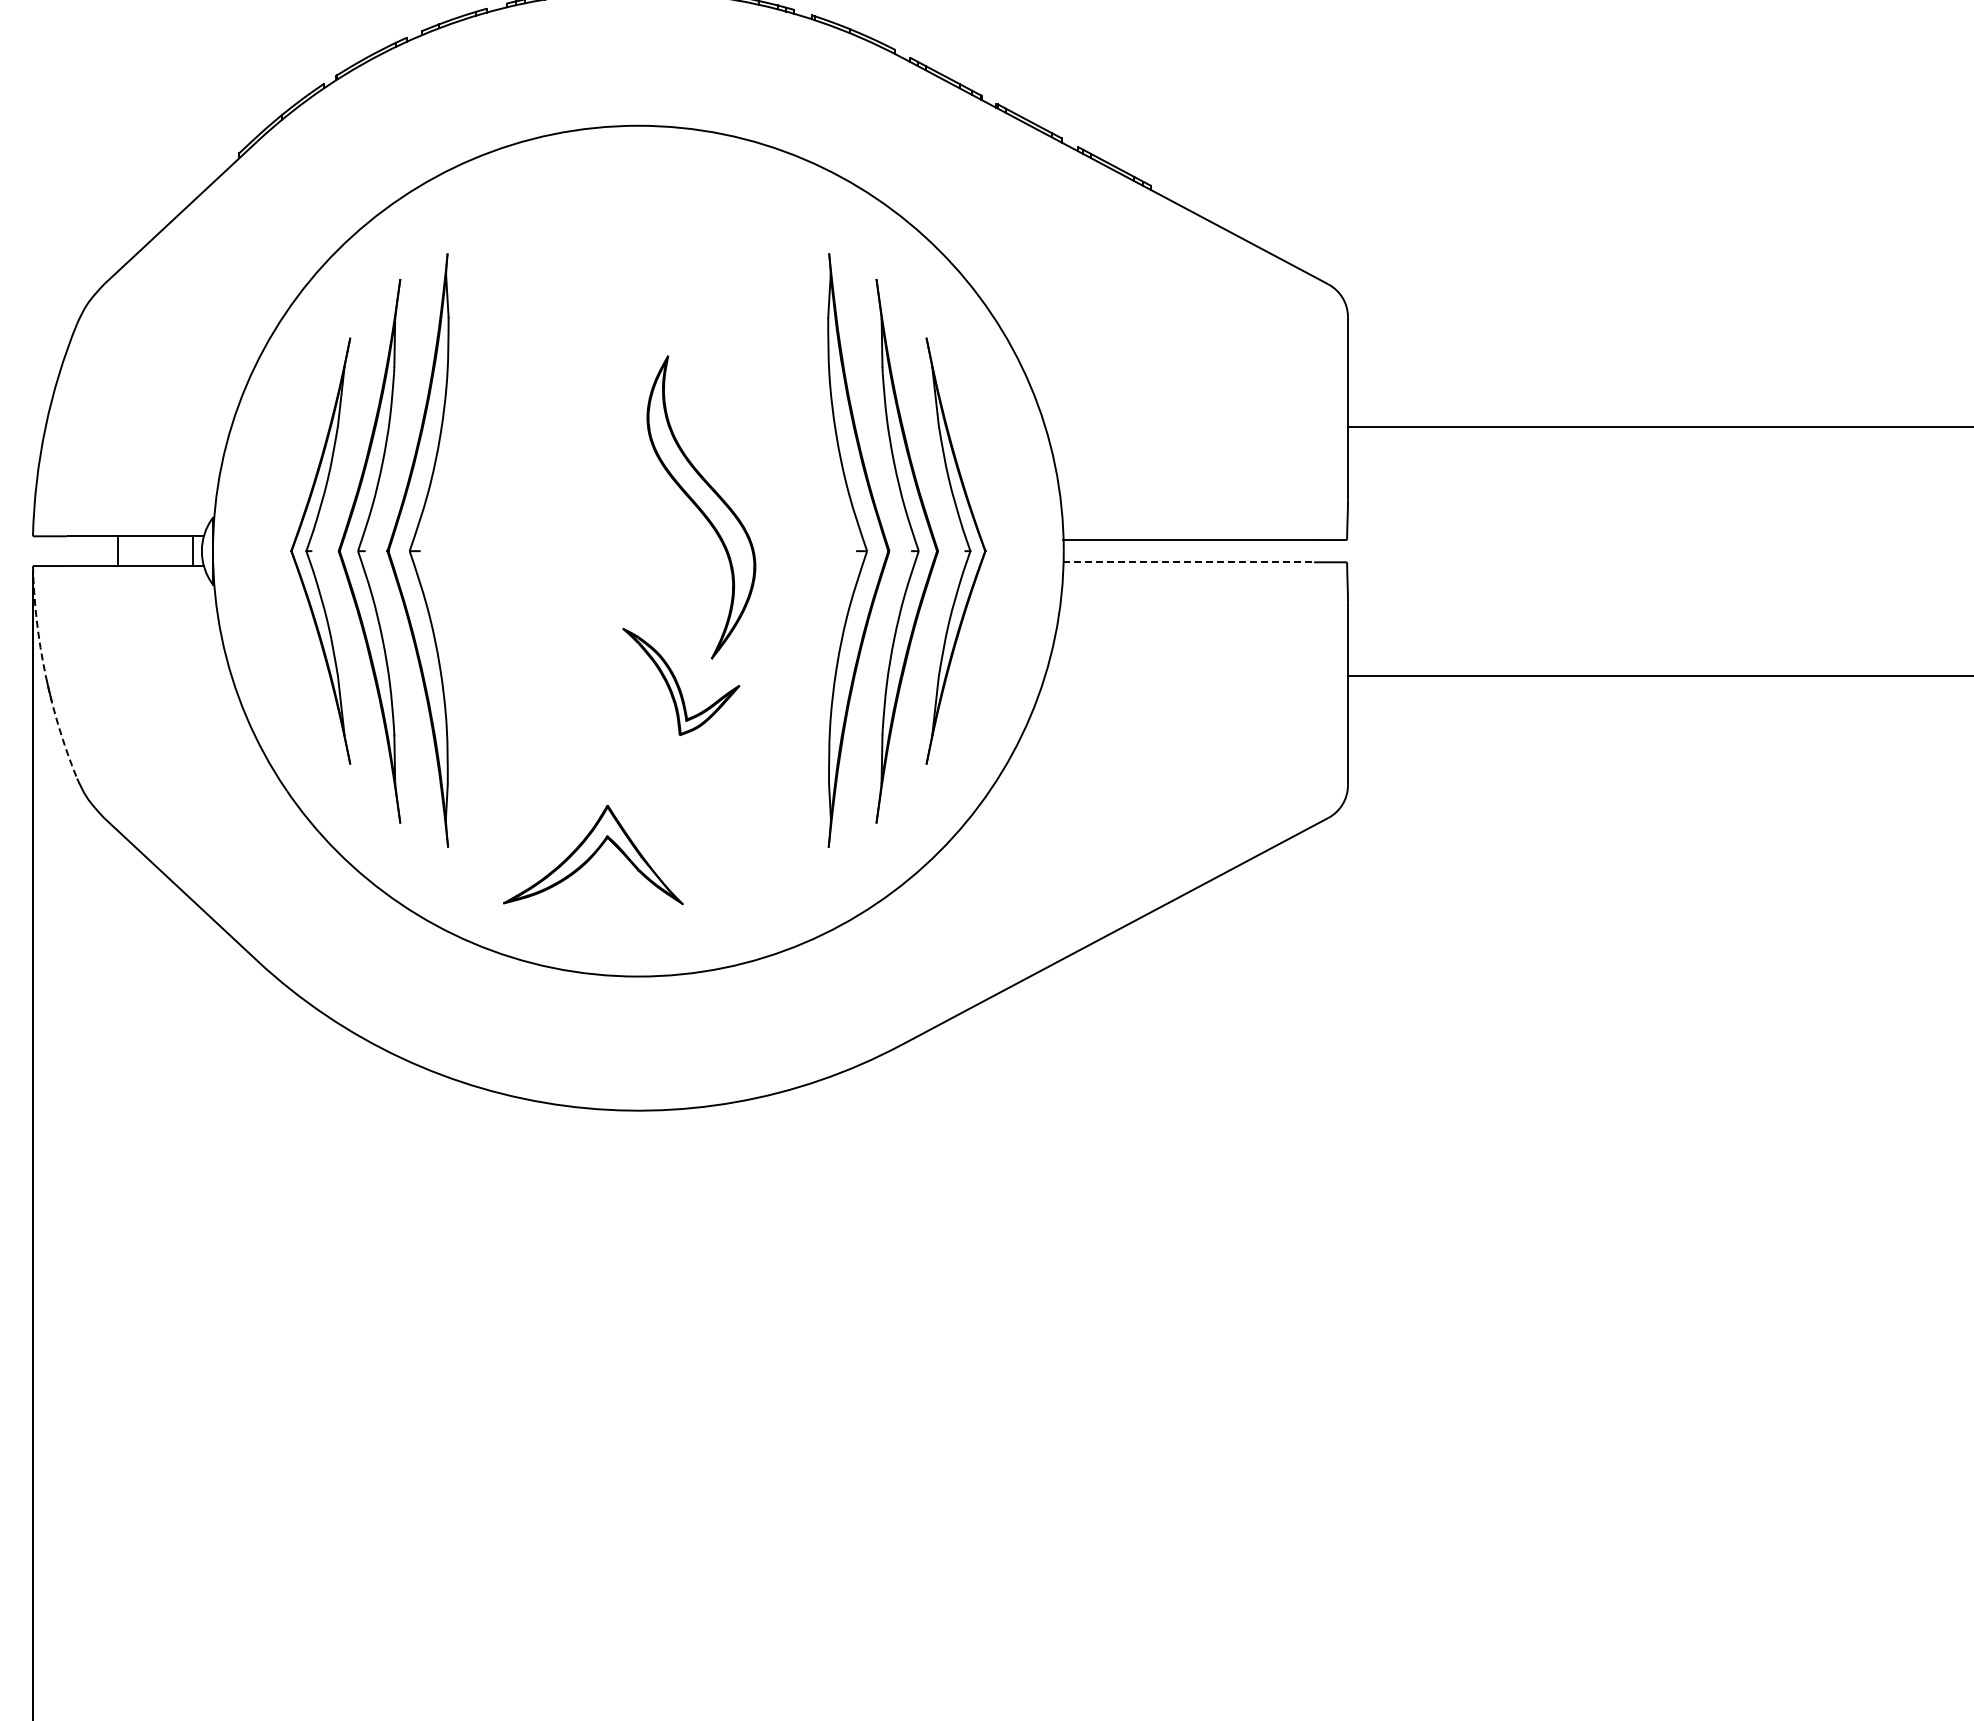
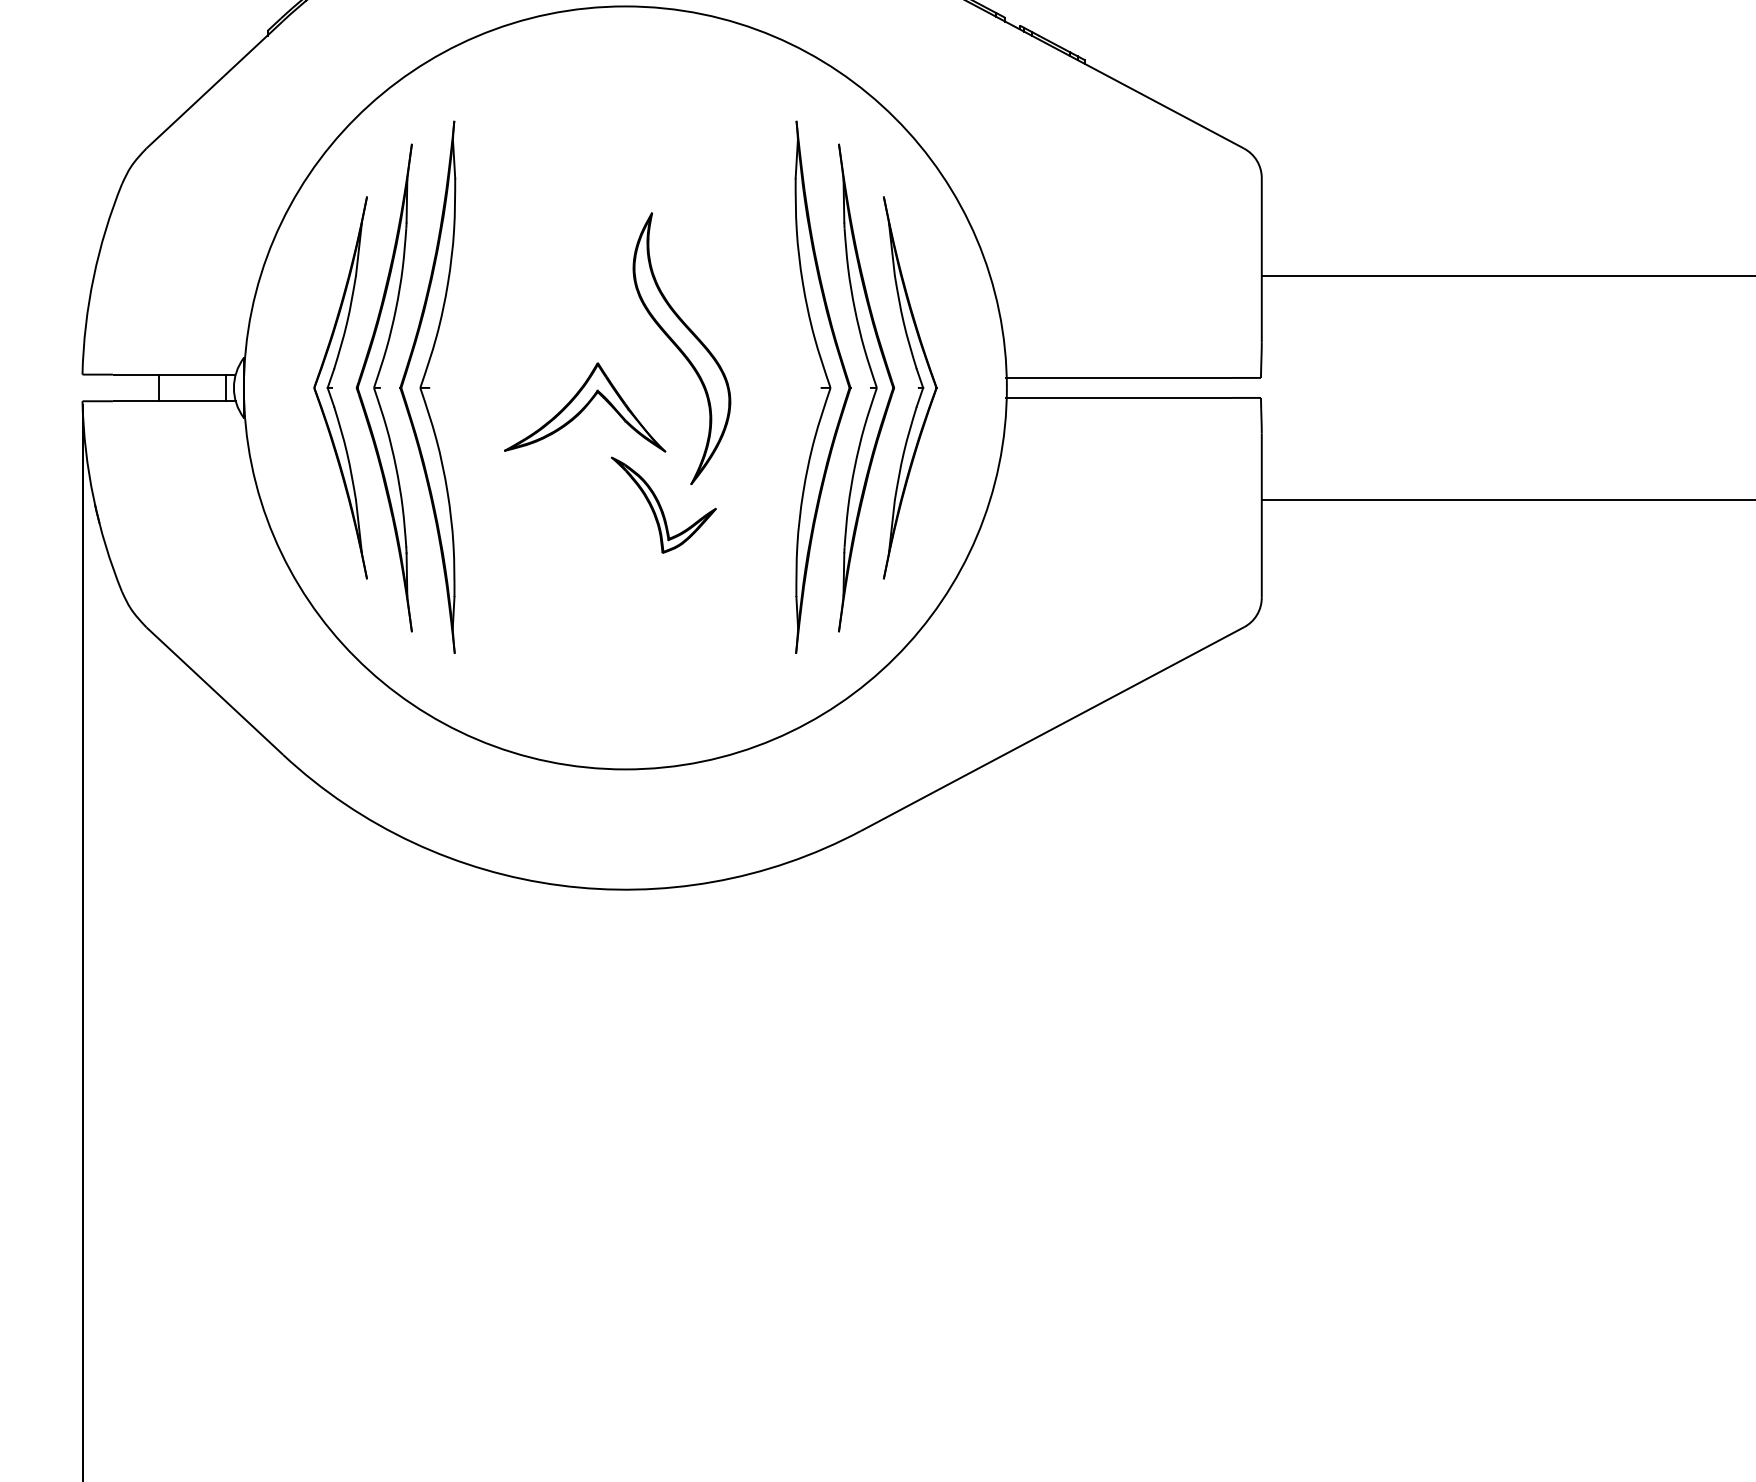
line: (1189, 562) -> (1119, 398), dashed -> solid
arc: (45, 674) -> (93, 498), dashed -> solid
part: (593, 855) -> (585, 407), moved

